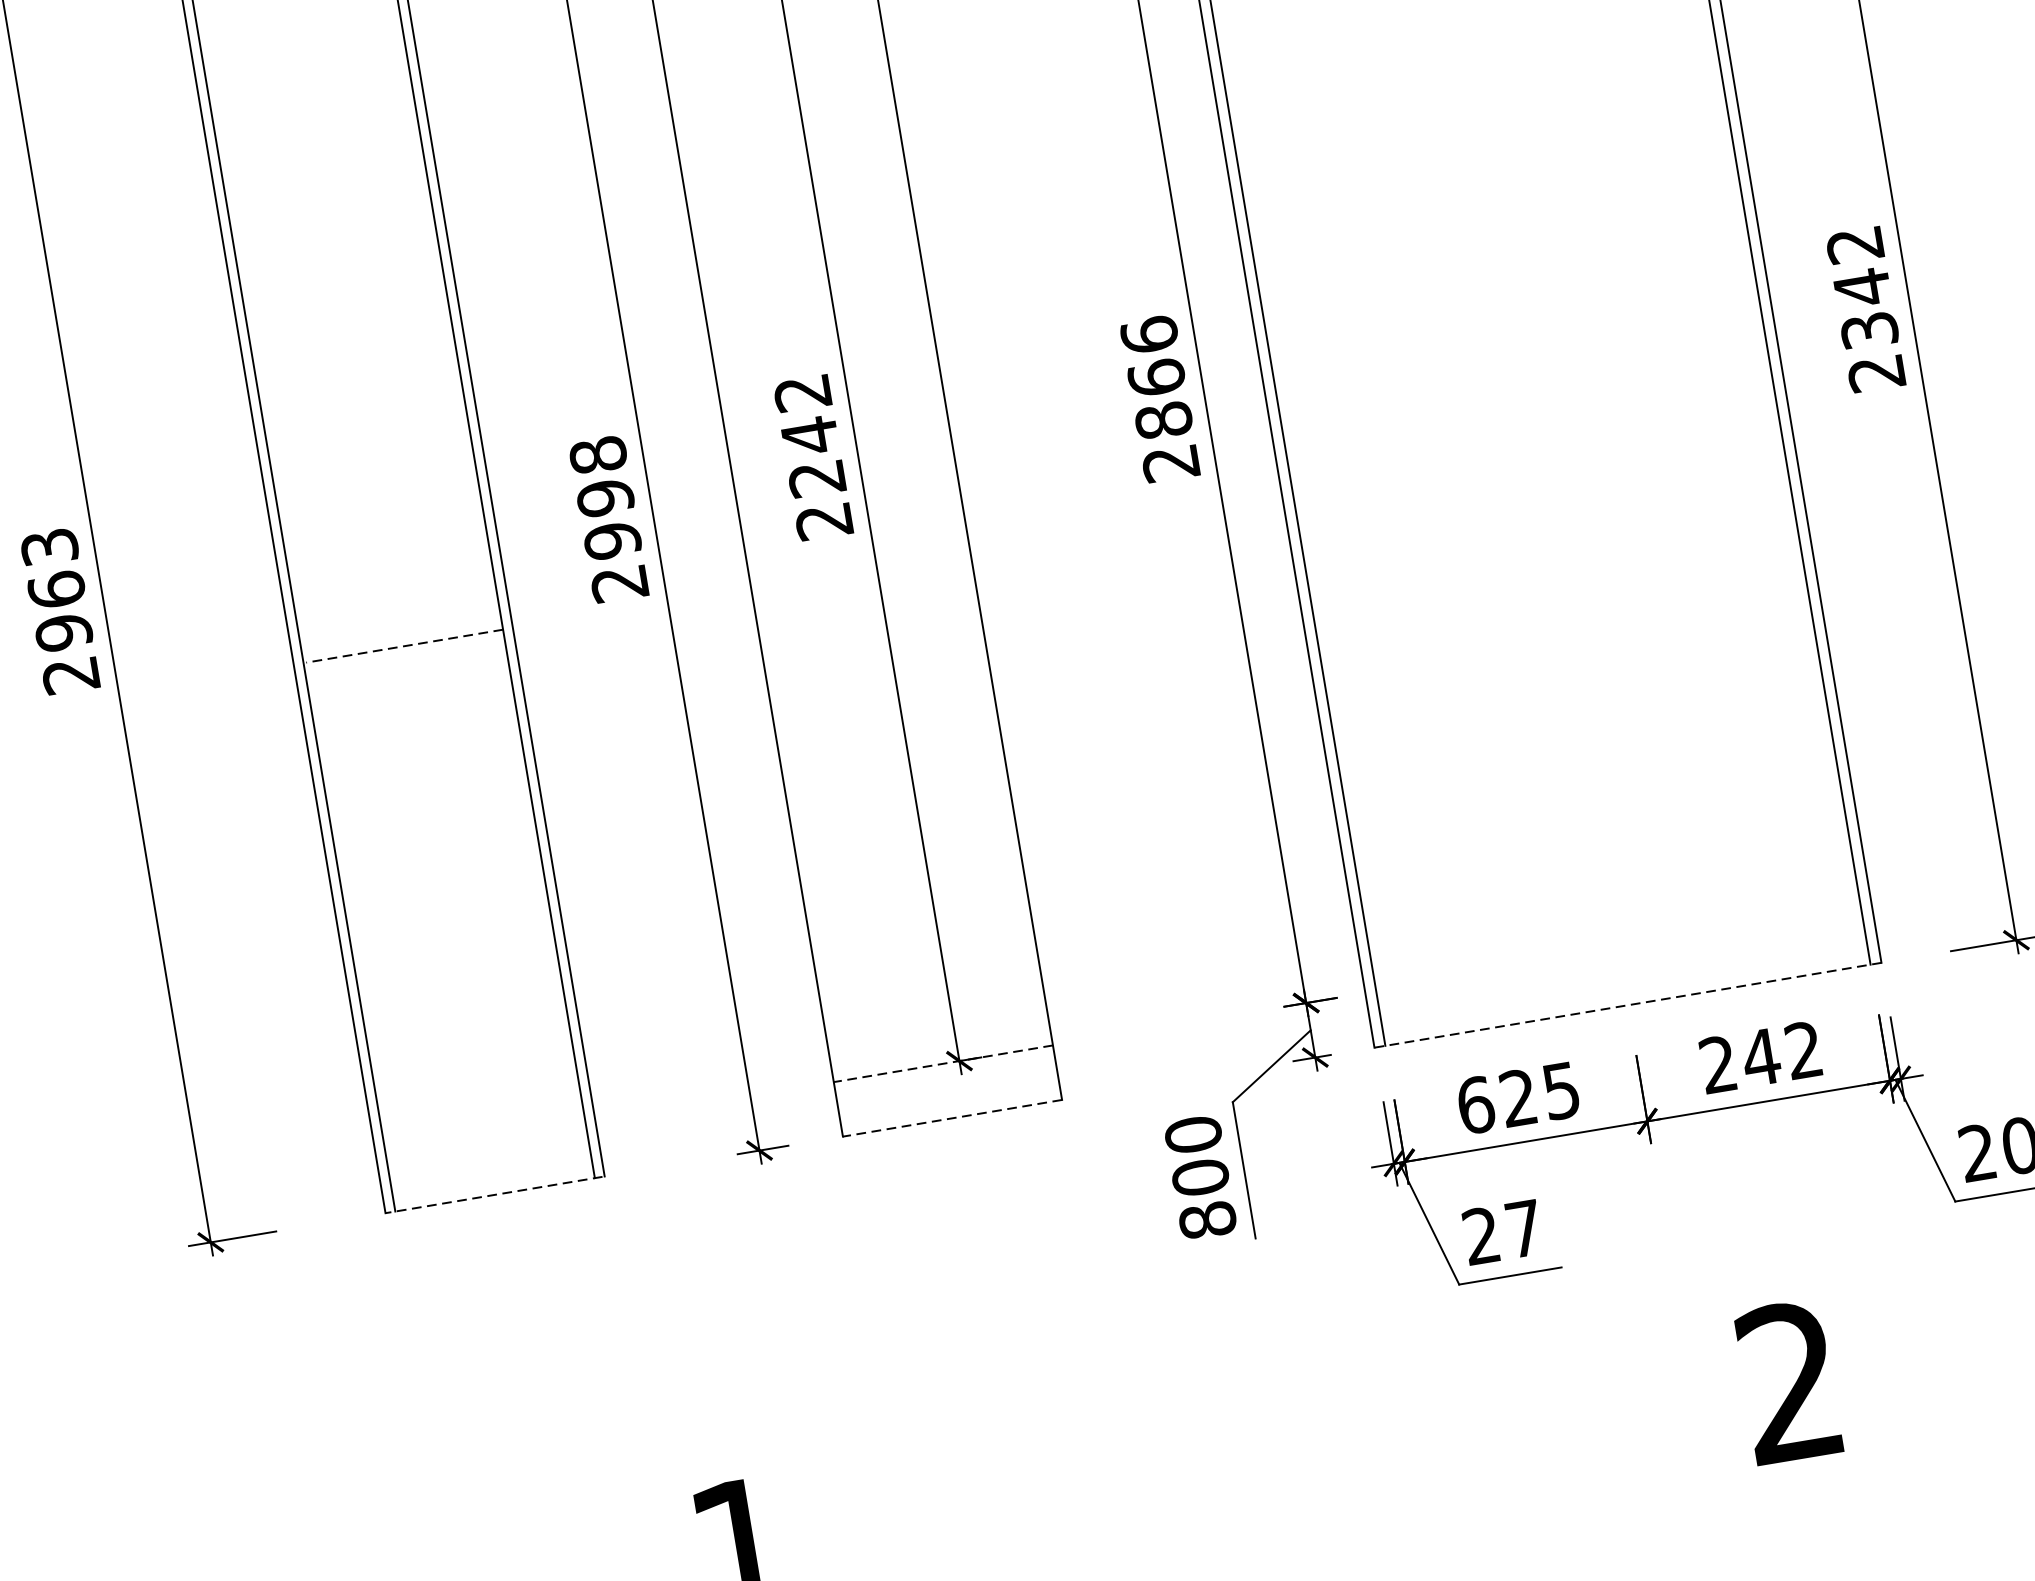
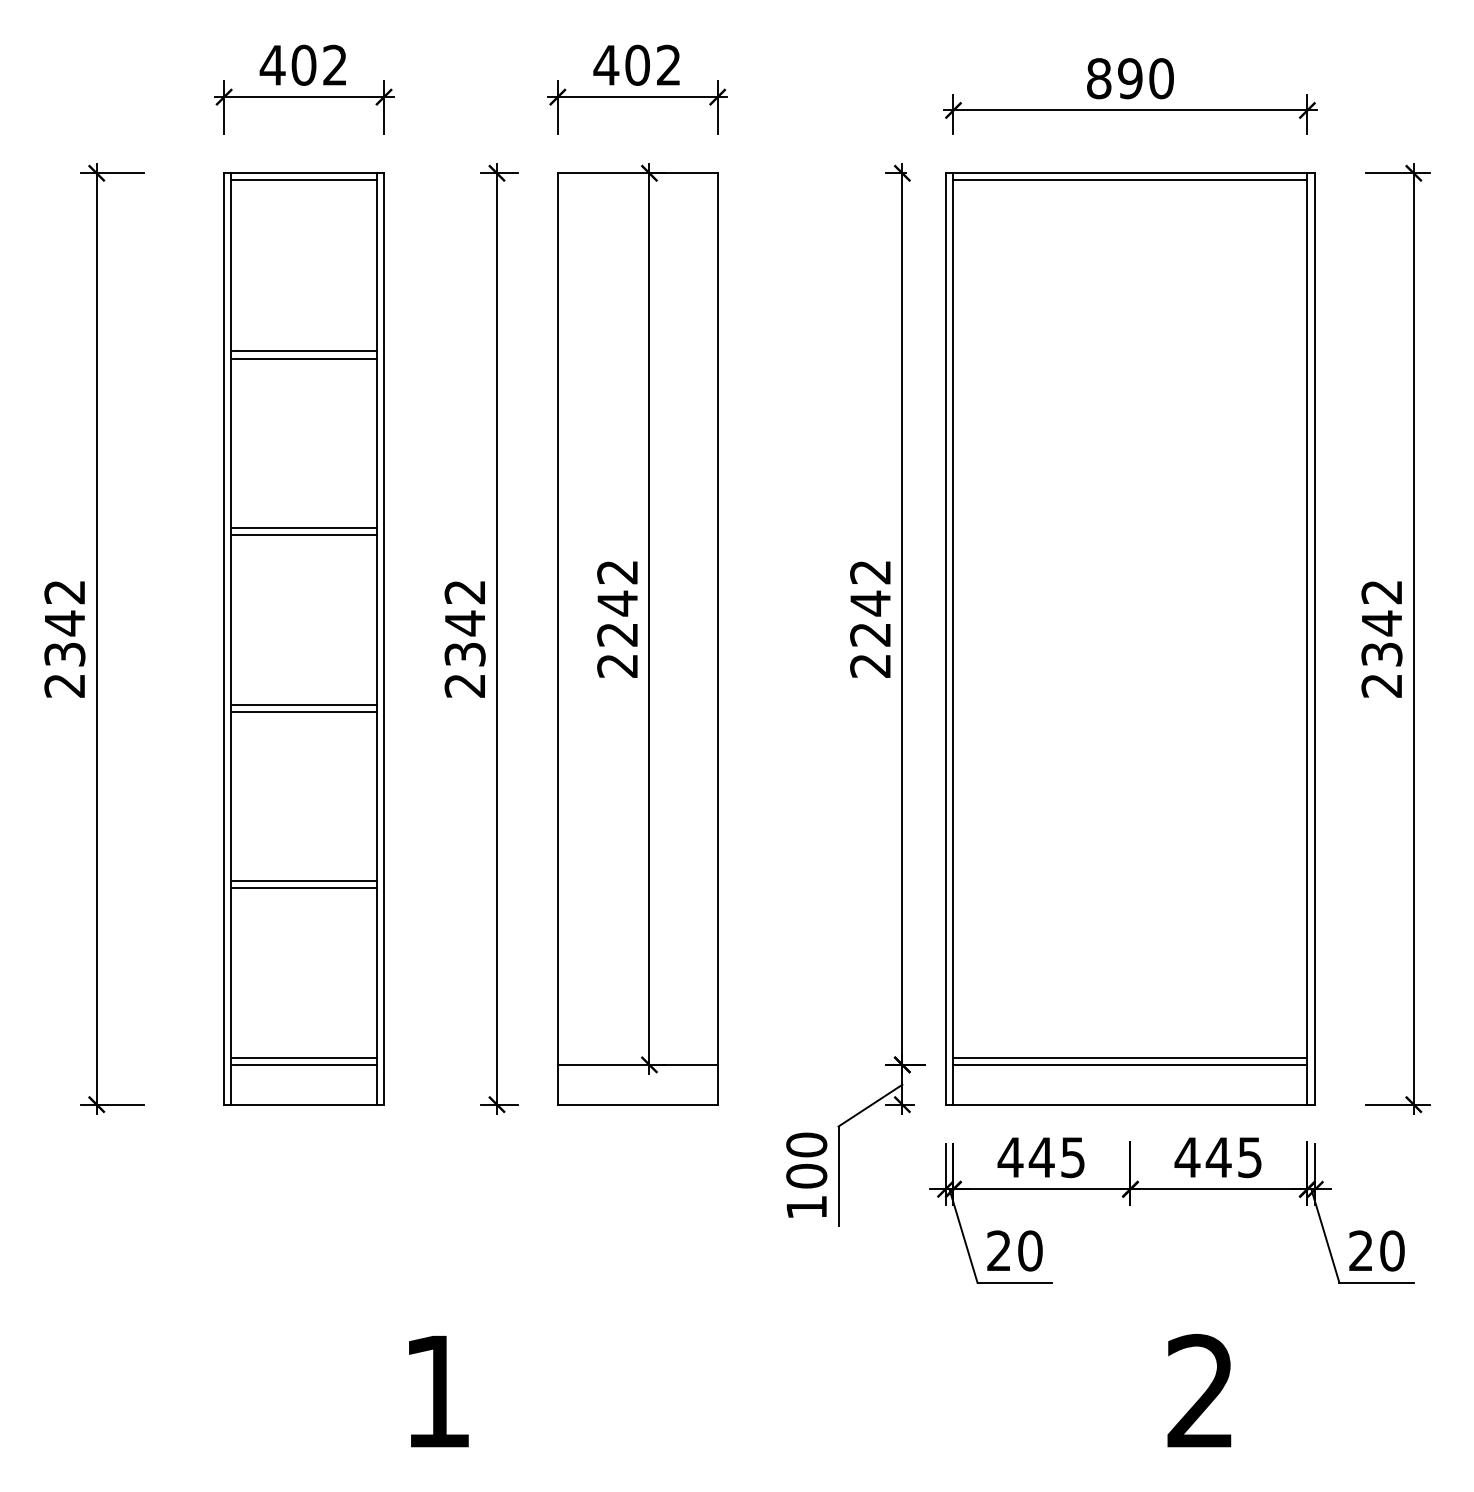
line: (322, 162) -> (304, 351), added
line: (324, 171) -> (304, 358), added
text: (1156, 376) -> (870, 602), 2866 -> 2242
line: (363, 404) -> (304, 528), added
line: (365, 414) -> (304, 535), added
text: (604, 498) -> (464, 623), 2998 -> 2342
text: (56, 590) -> (64, 623), 2963 -> 2342
line: (405, 645) -> (305, 704), dashed -> solid
line: (405, 655) -> (304, 711), added
line: (444, 888) -> (304, 881), added
line: (446, 898) -> (304, 888), added
line: (1617, 940) -> (1130, 1057), added
line: (1618, 950) -> (1130, 1064), added
line: (1628, 1005) -> (1130, 1104), dashed -> solid
text: (1759, 1057) -> (1217, 1157), 242 -> 445
line: (942, 1063) -> (637, 1064), dashed -> solid
text: (1496, 1101) -> (1025, 1157), 625 -> 445
line: (952, 1118) -> (637, 1104), dashed -> solid
line: (484, 1130) -> (304, 1057), added
line: (486, 1139) -> (304, 1064), added
line: (492, 1194) -> (302, 1104), dashed -> solid
text: (1207, 1220) -> (806, 1207), 800 -> 100
text: (1524, 1228) -> (1030, 1250), 27 -> 20

